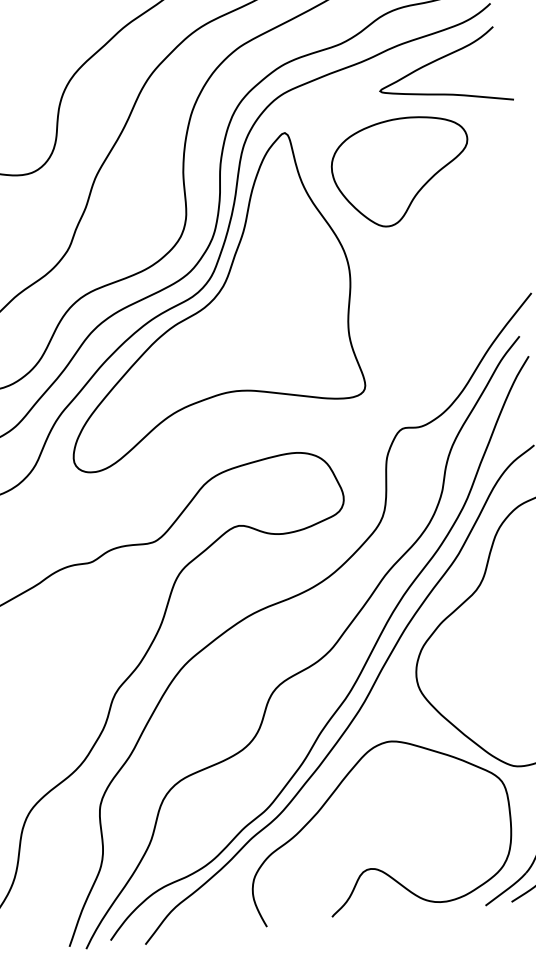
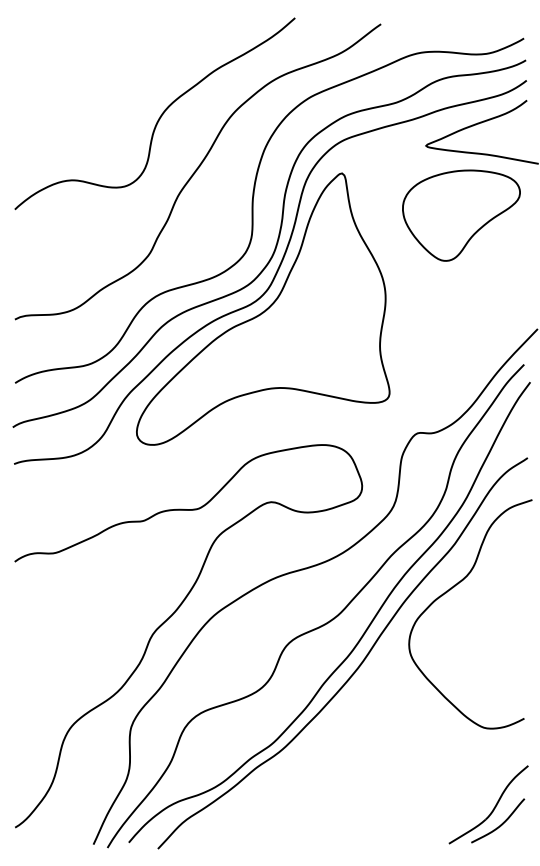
part: (401, 171) -> (461, 215), moved
curve: (374, 867) -> (358, 802), removed

